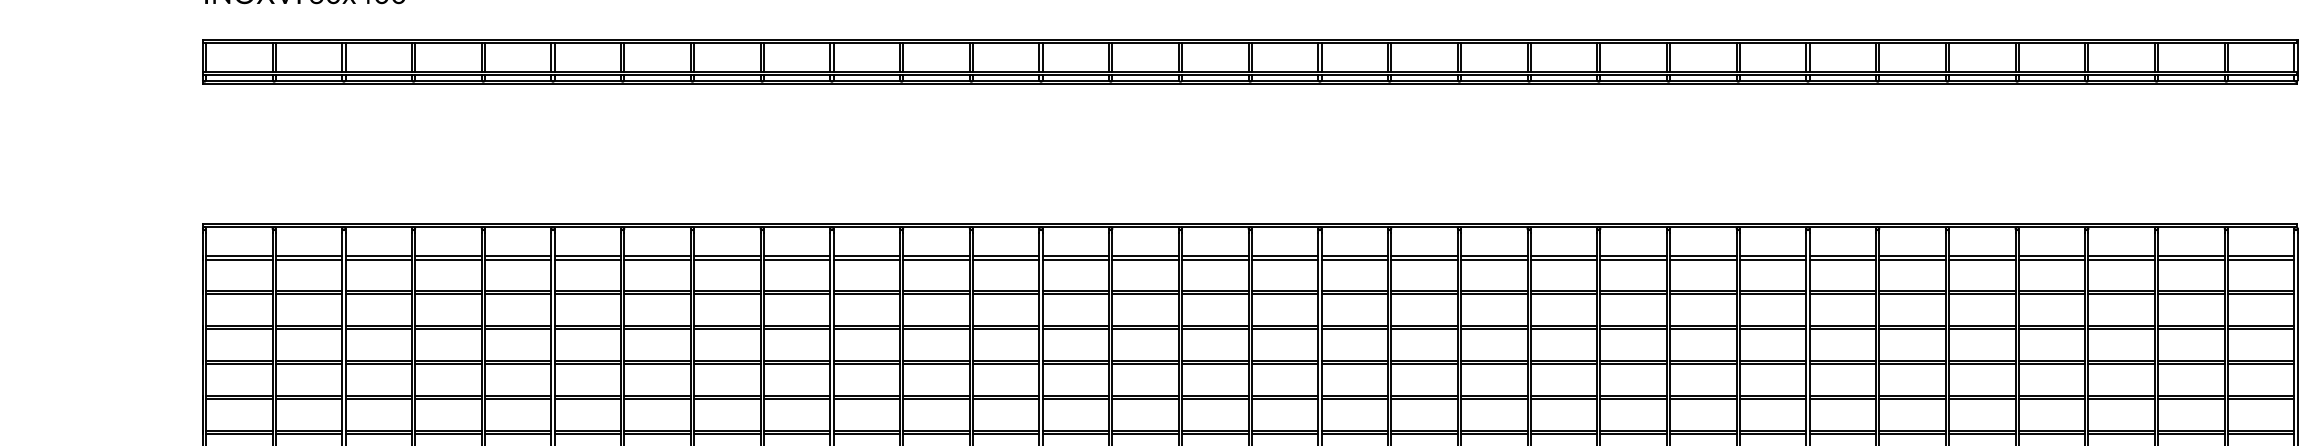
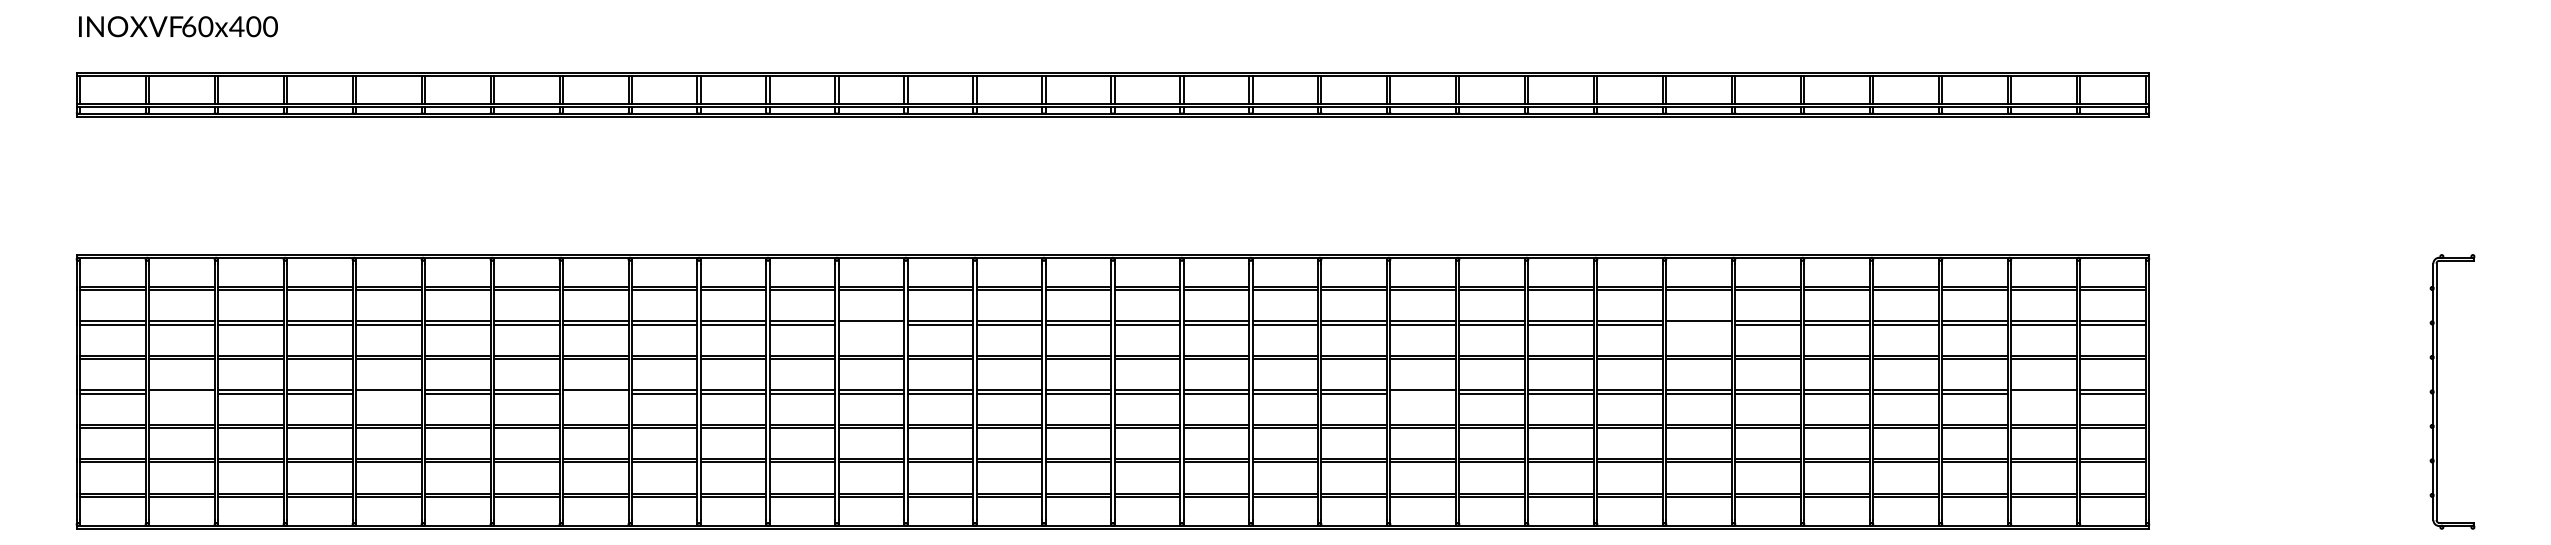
line: (1006, 294) -> (871, 324), removed
line: (1843, 294) -> (1699, 324), removed
line: (308, 364) -> (181, 393), removed
line: (518, 364) -> (388, 393), removed
line: (727, 364) -> (595, 393), removed
line: (1564, 364) -> (1423, 393), removed
line: (2191, 364) -> (2044, 393), removed

